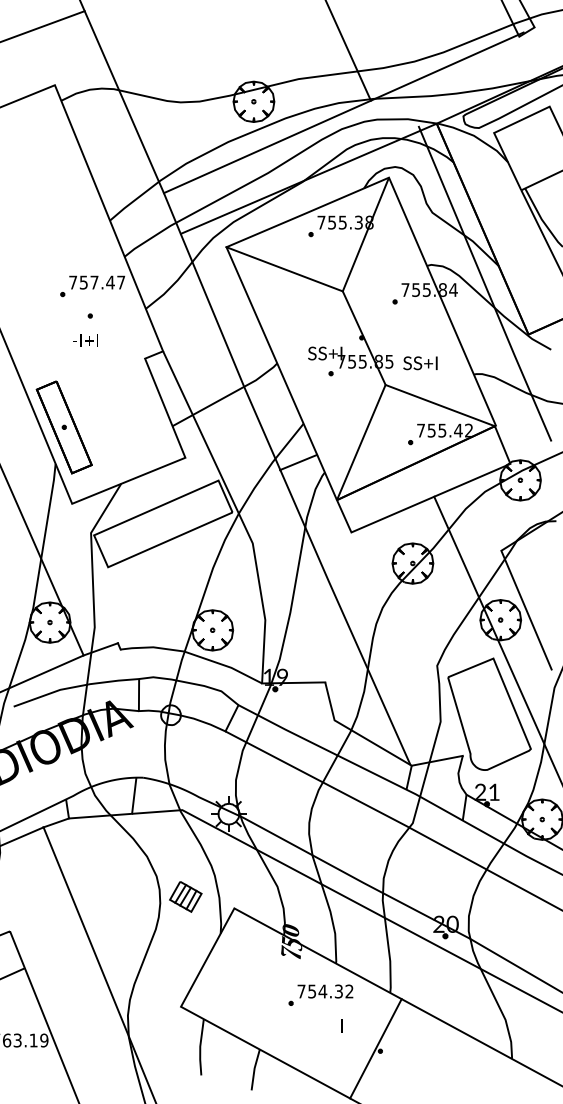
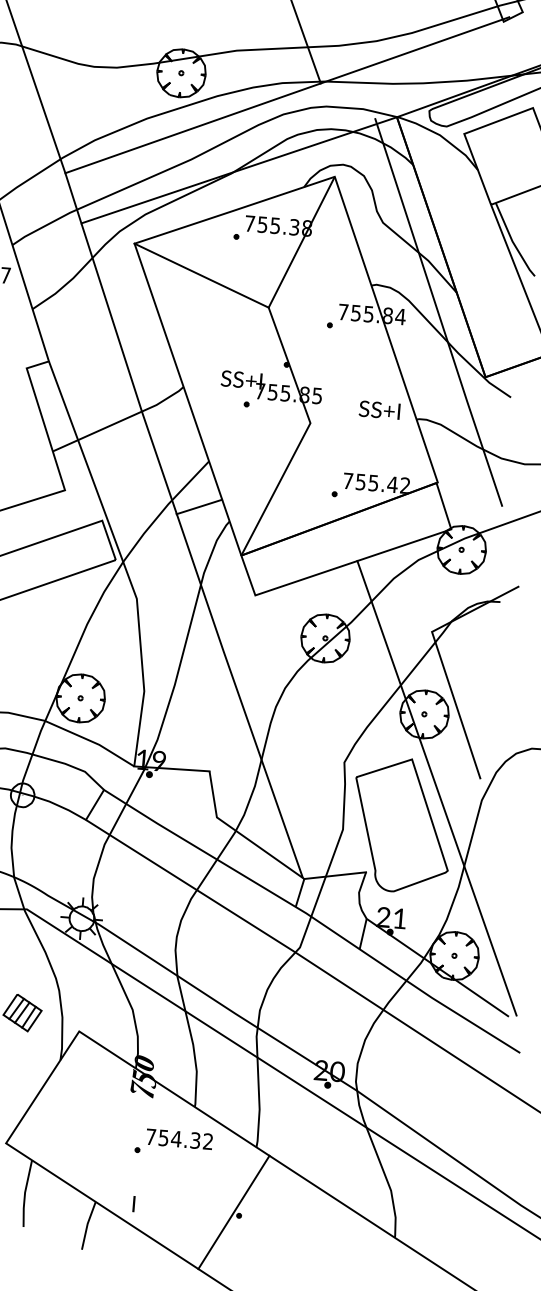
text: (420, 363) -> (379, 410), moved
line: (439, 405) -> (372, 452), removed
text: (341, 1025) -> (133, 1203), moved

